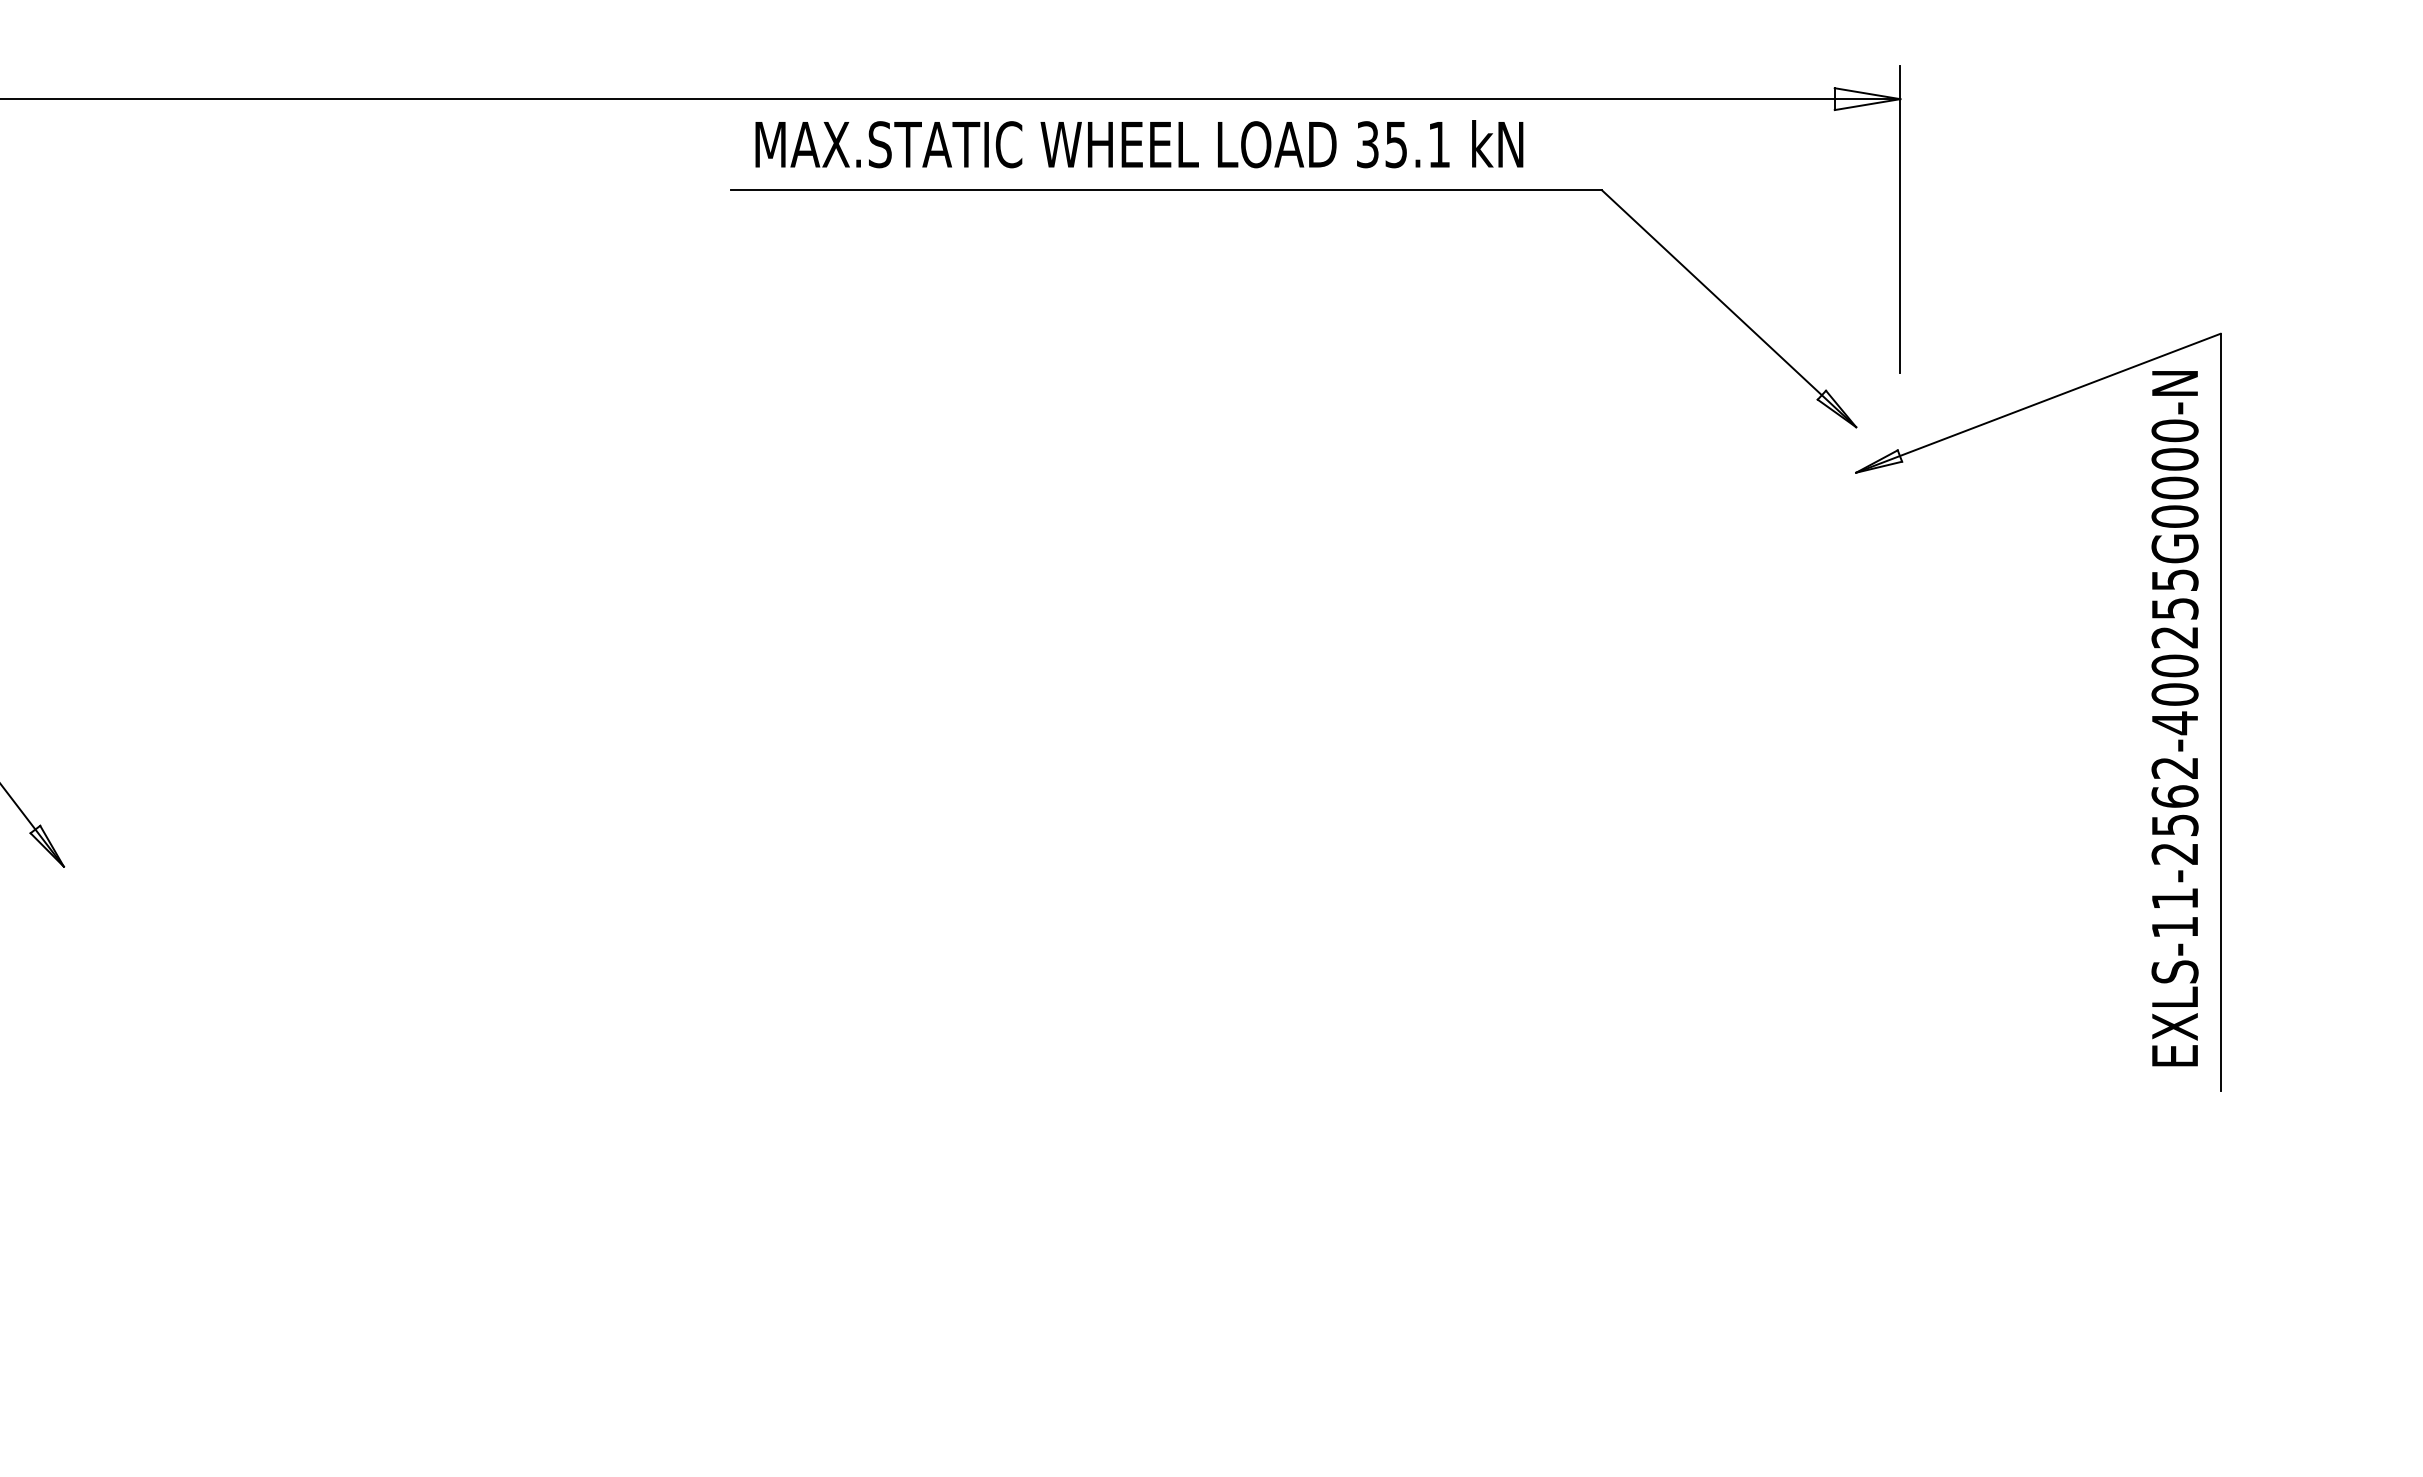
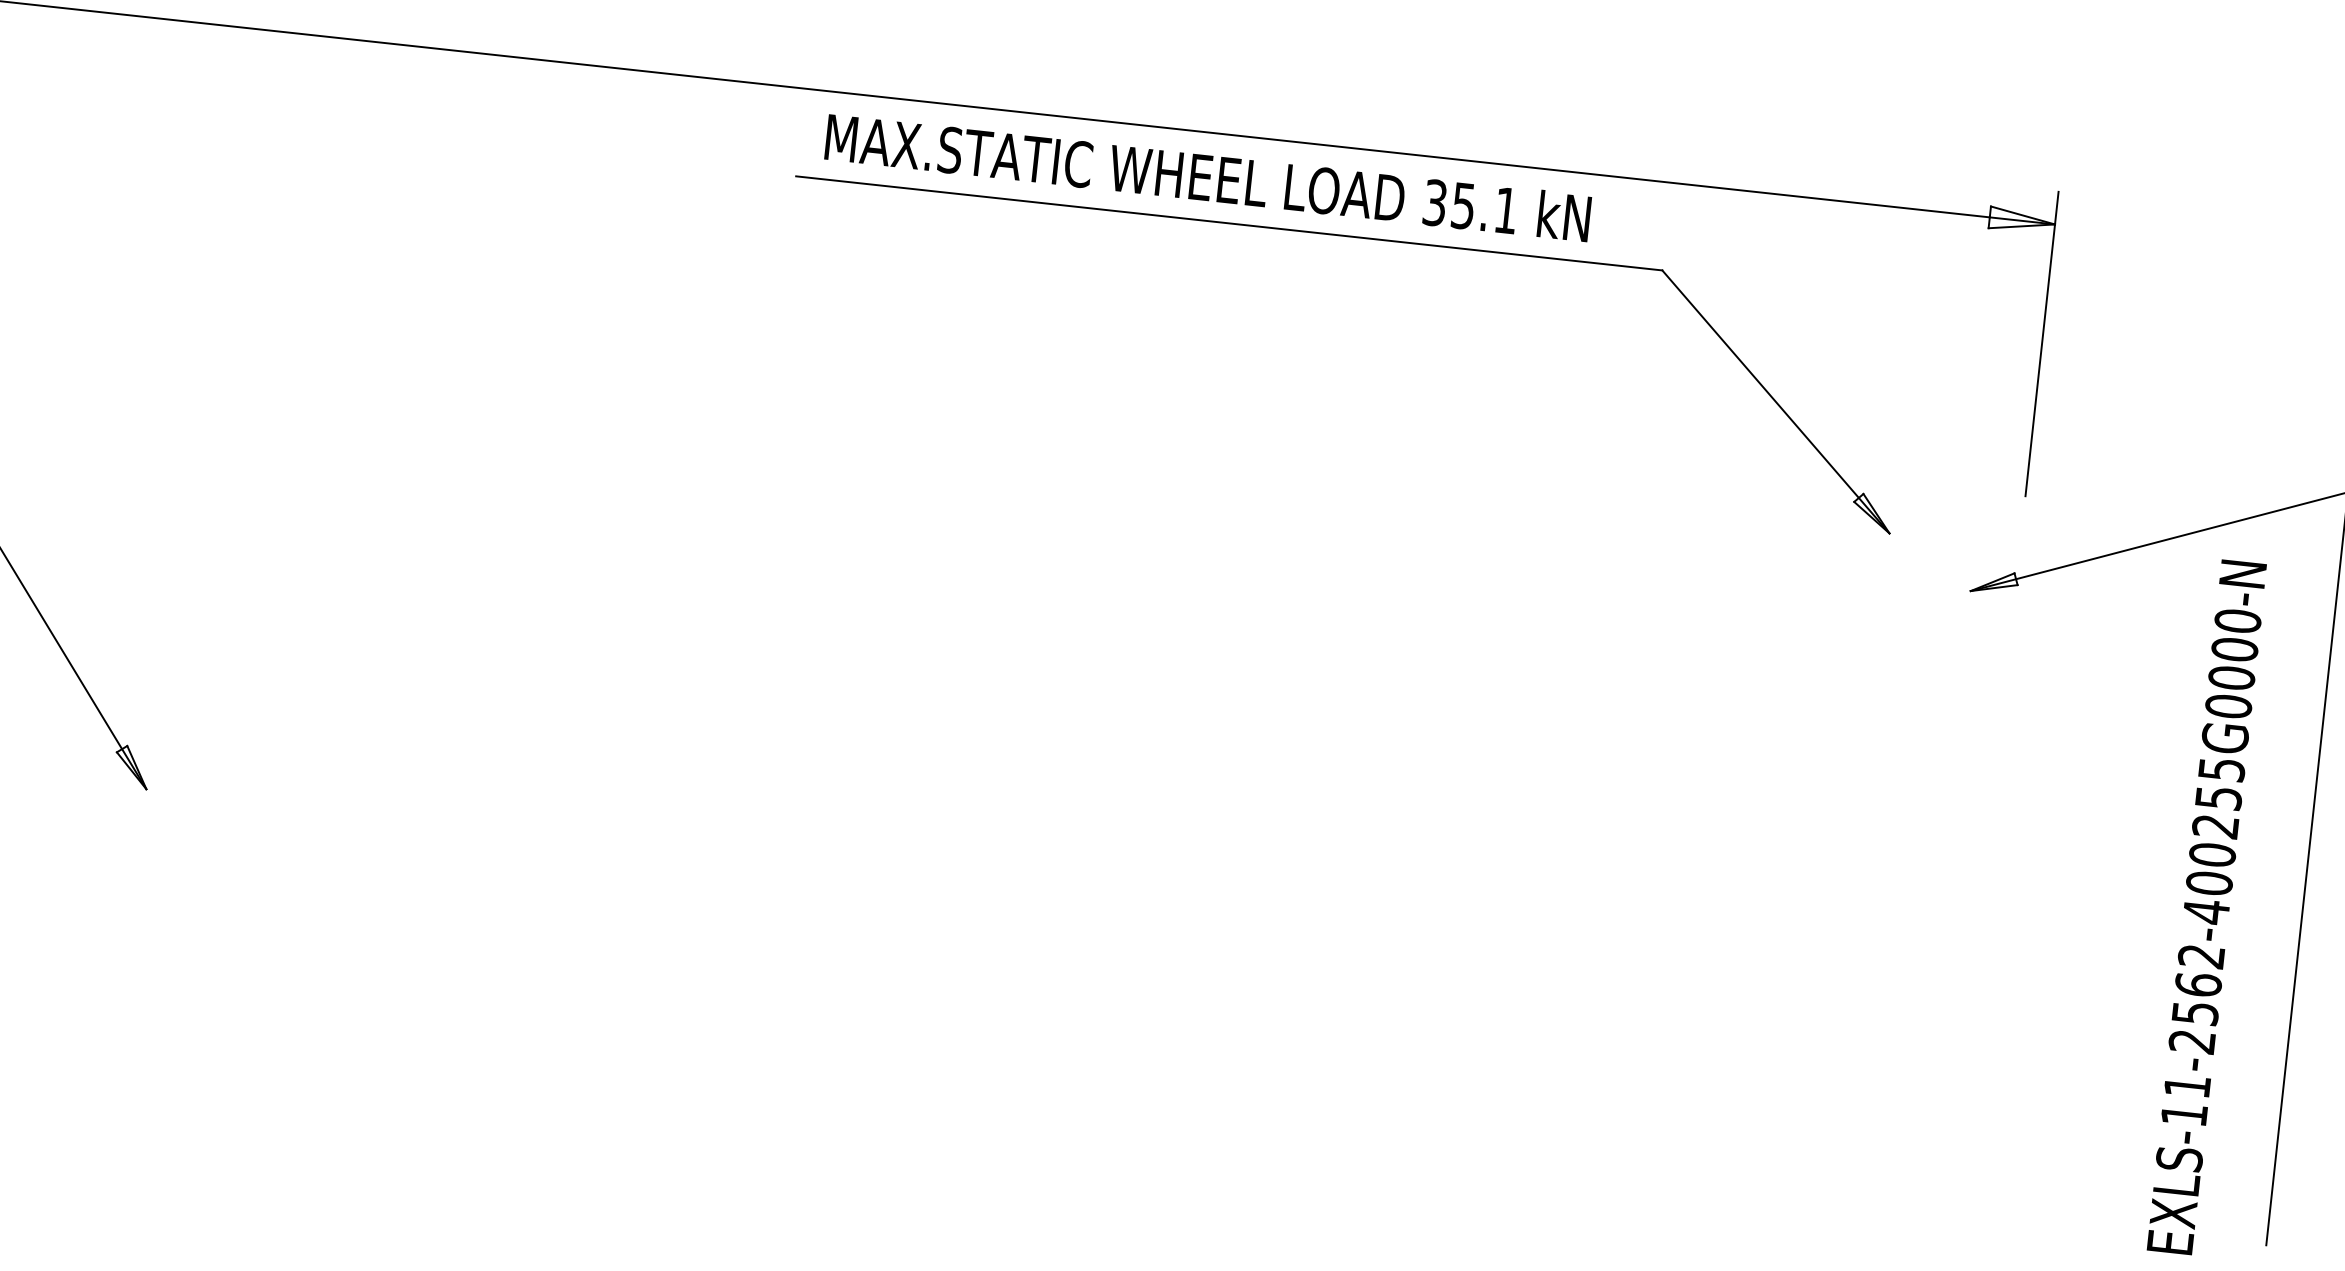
text: (1139, 144) -> (1208, 178), moved
part: (1293, 190) -> (1355, 237), moved
text: (2174, 718) -> (2206, 907), moved

